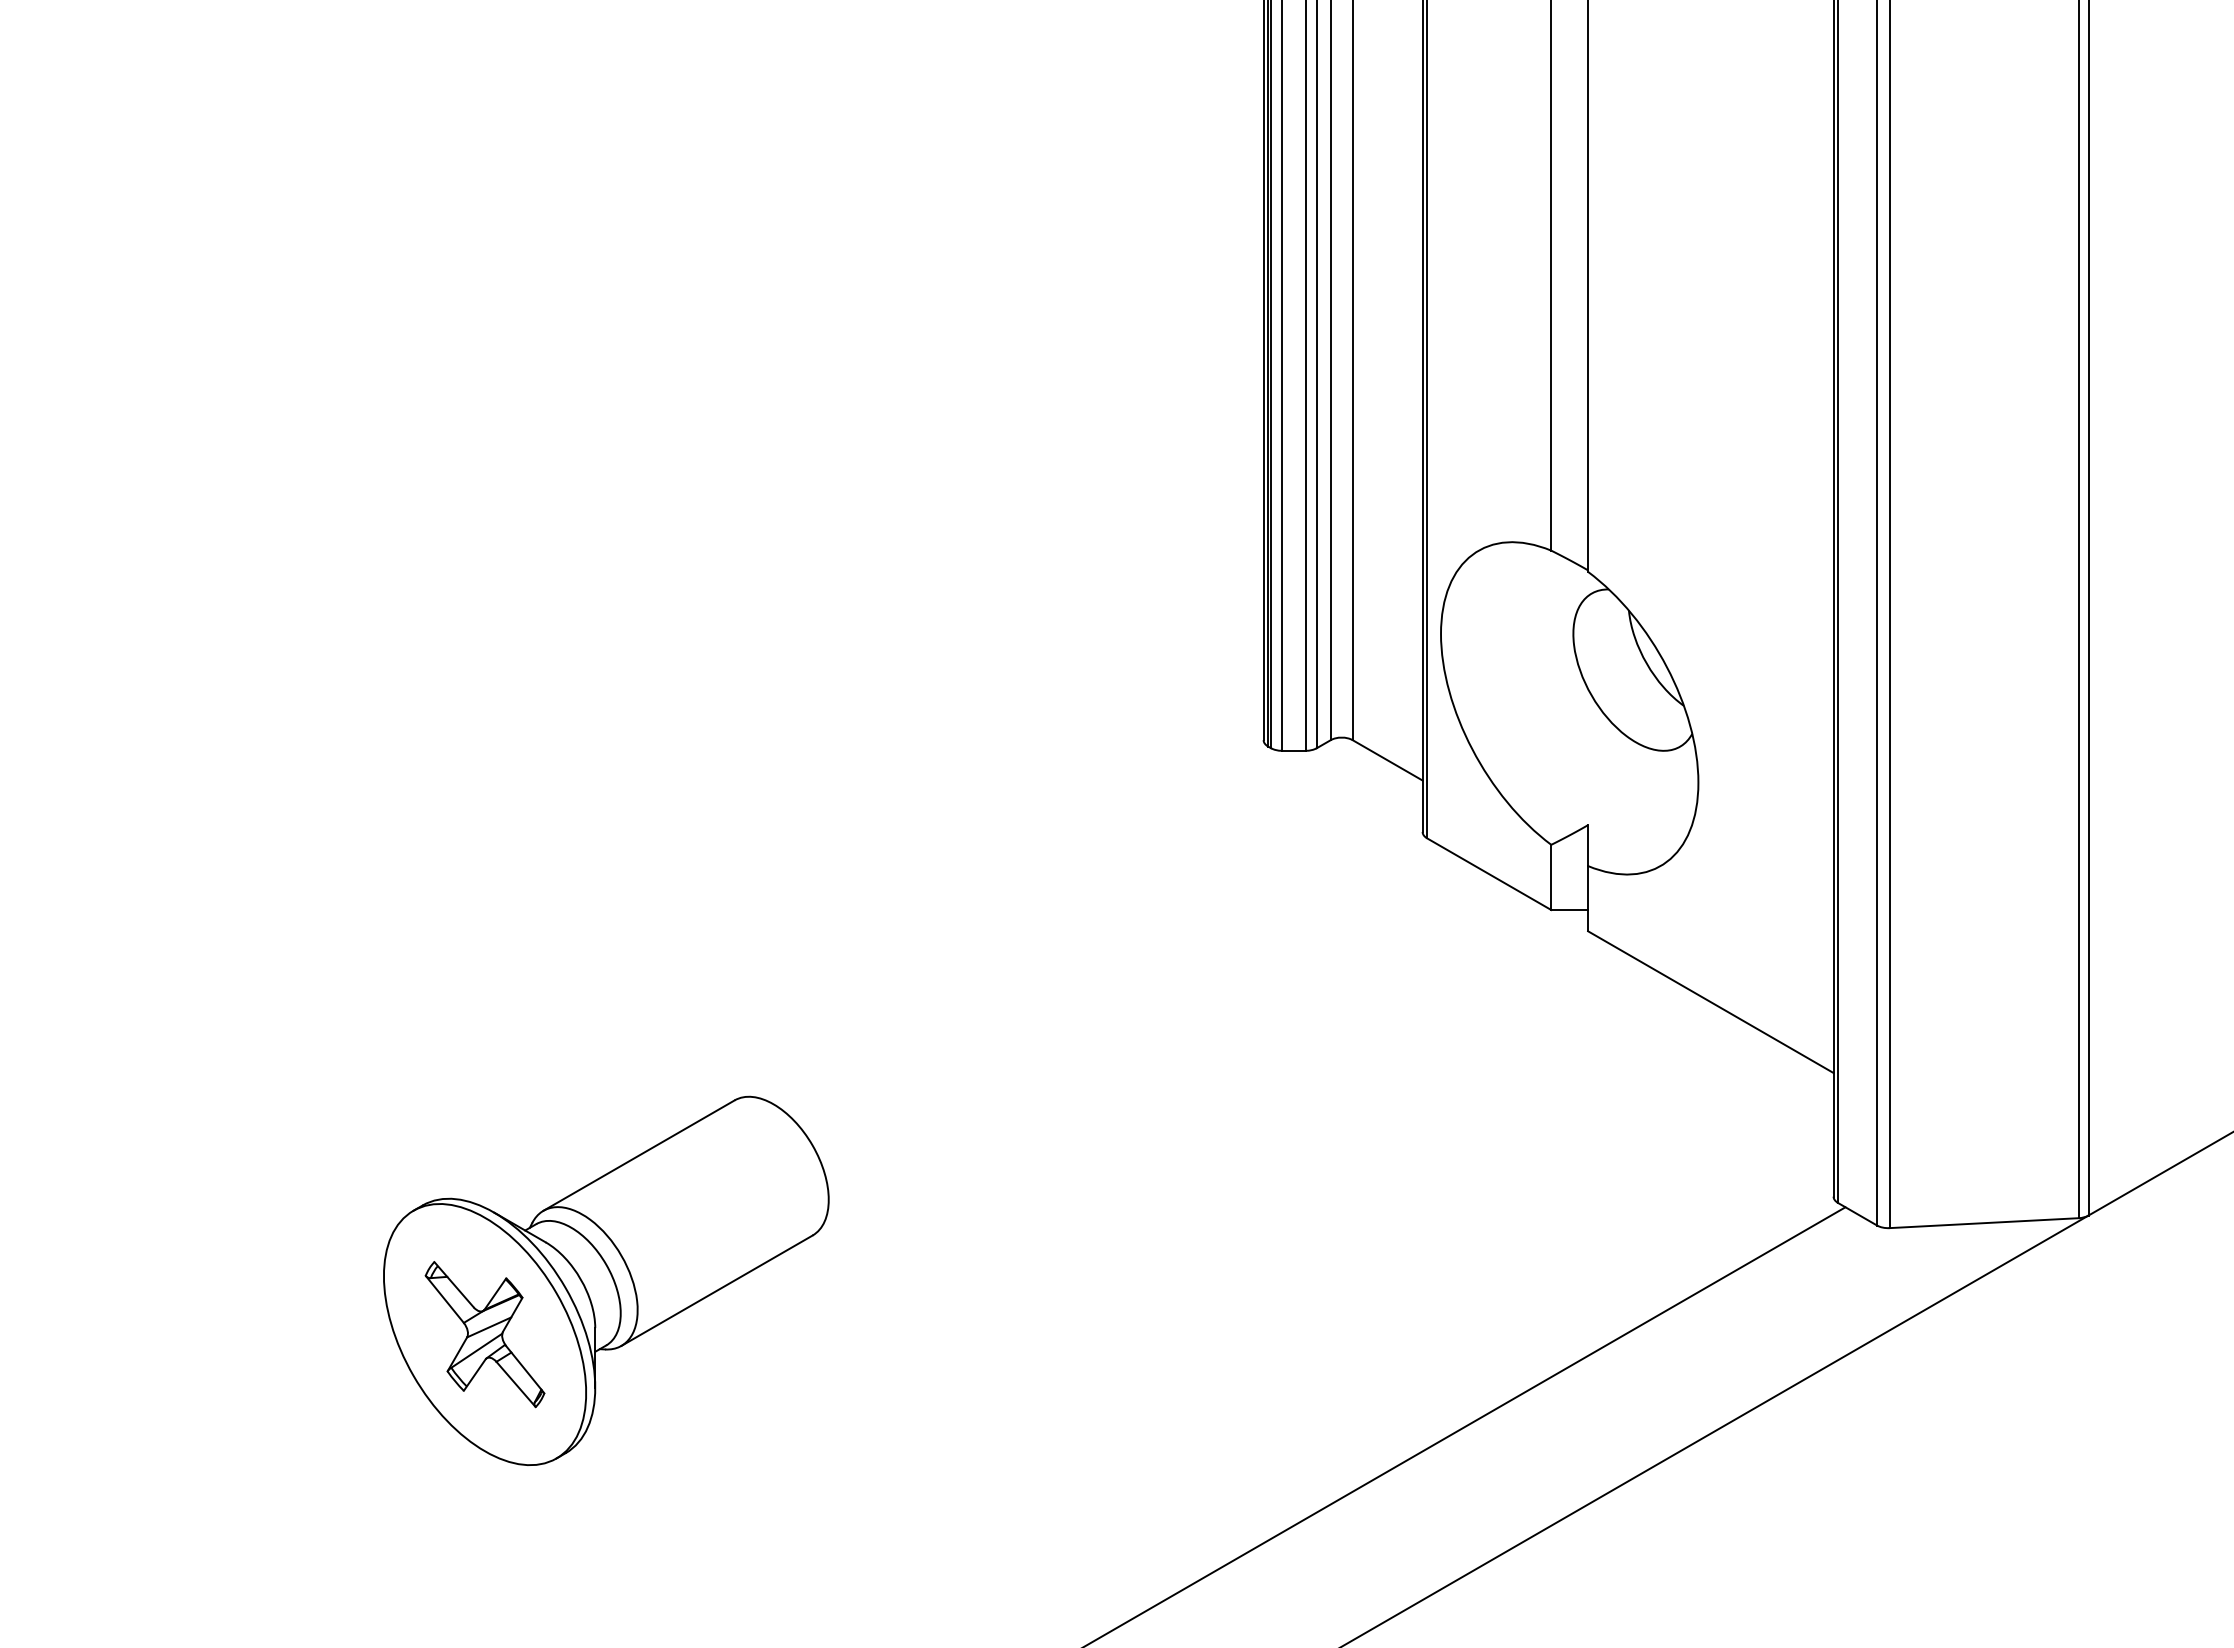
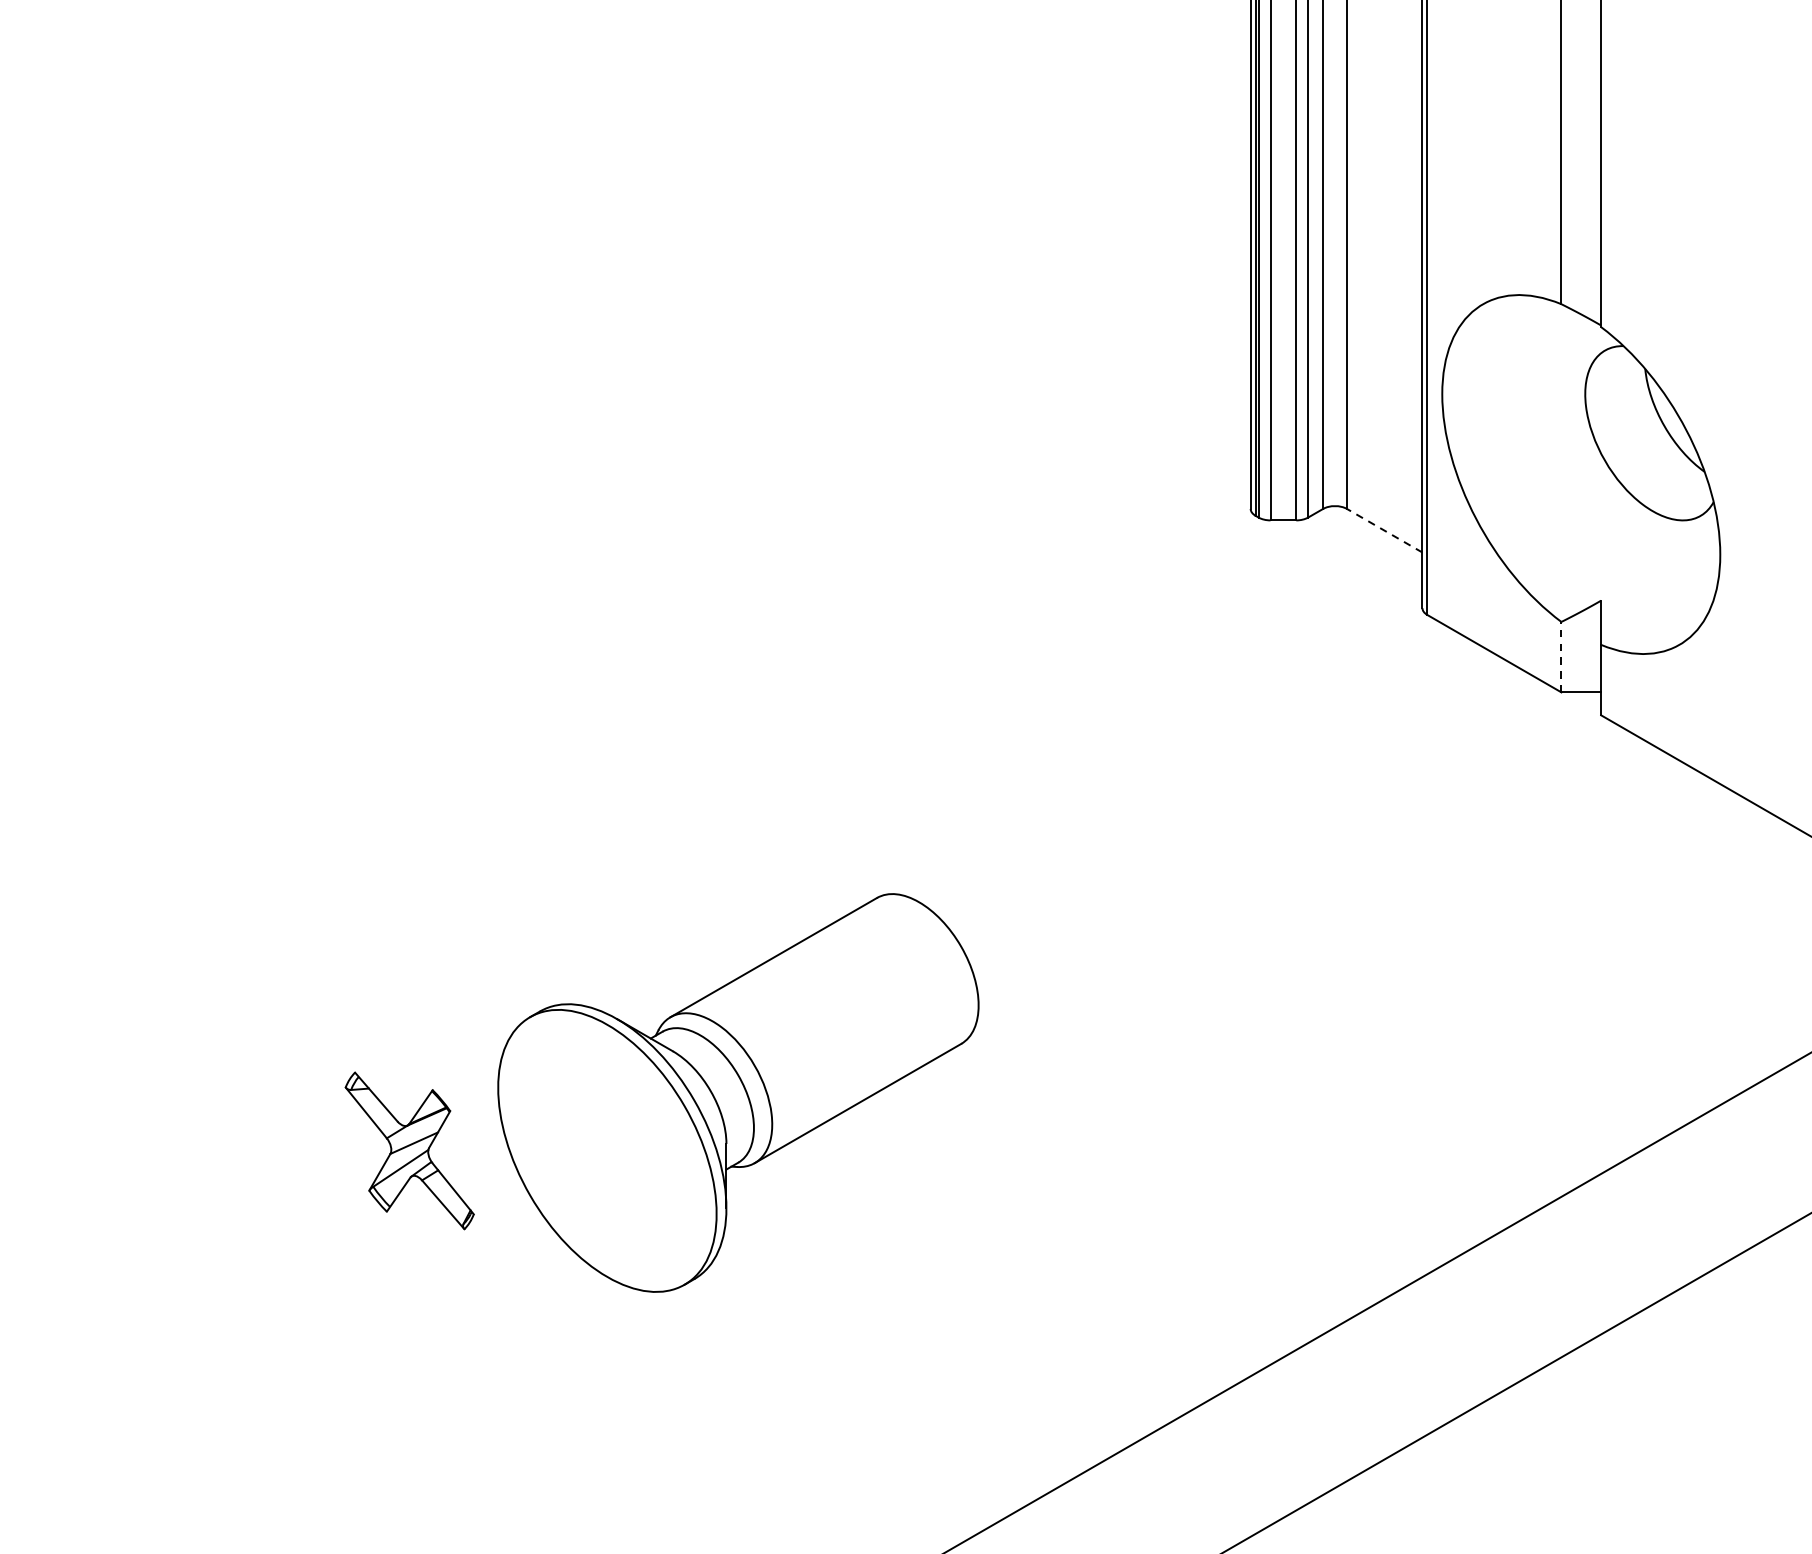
line: (1387, 760) -> (1384, 530), solid -> dashed
line: (1551, 877) -> (1561, 657), solid -> dashed
part: (606, 1280) -> (738, 1092), moved

